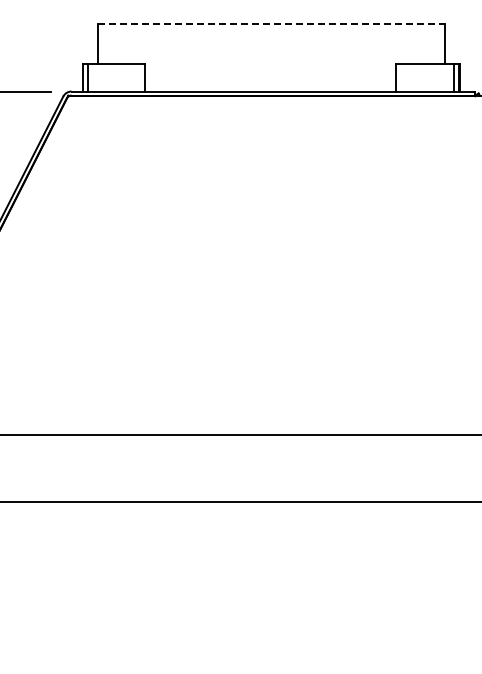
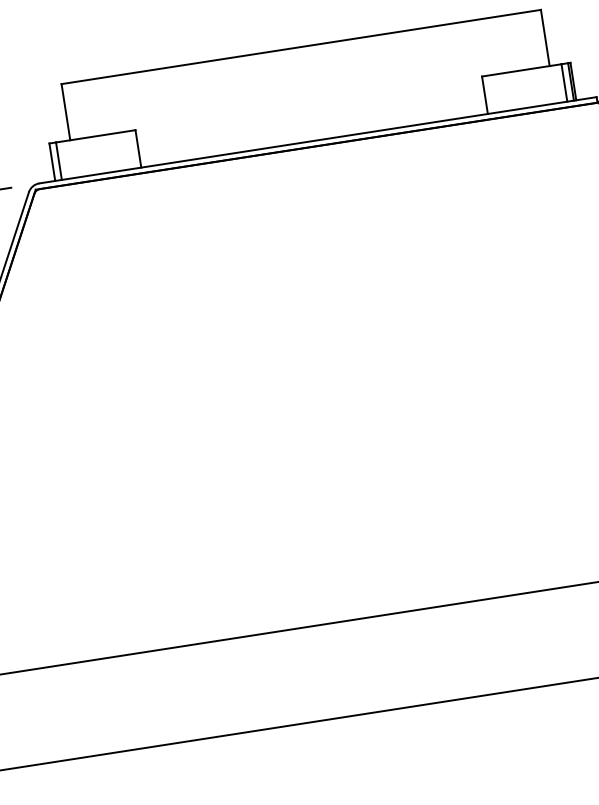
line: (271, 23) -> (300, 46), dashed -> solid

